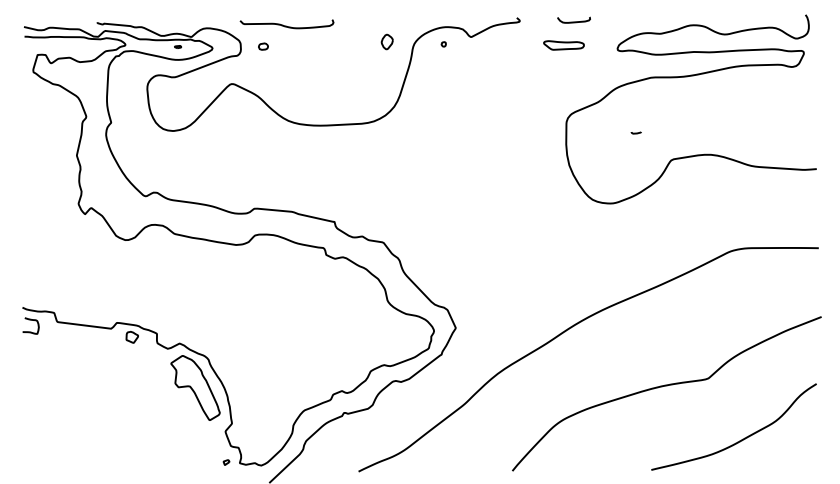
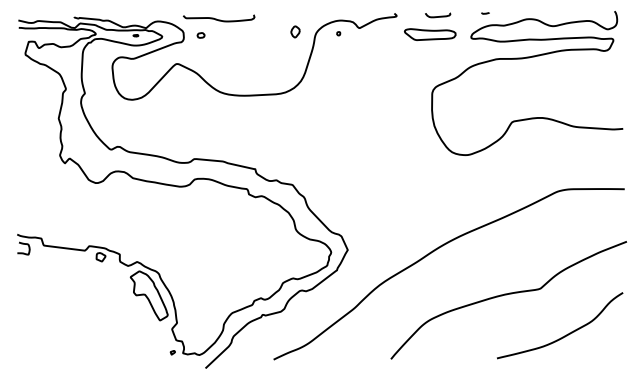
part: (564, 45) -> (430, 34), size x1.67
curve: (636, 133) -> (485, 13), moved

